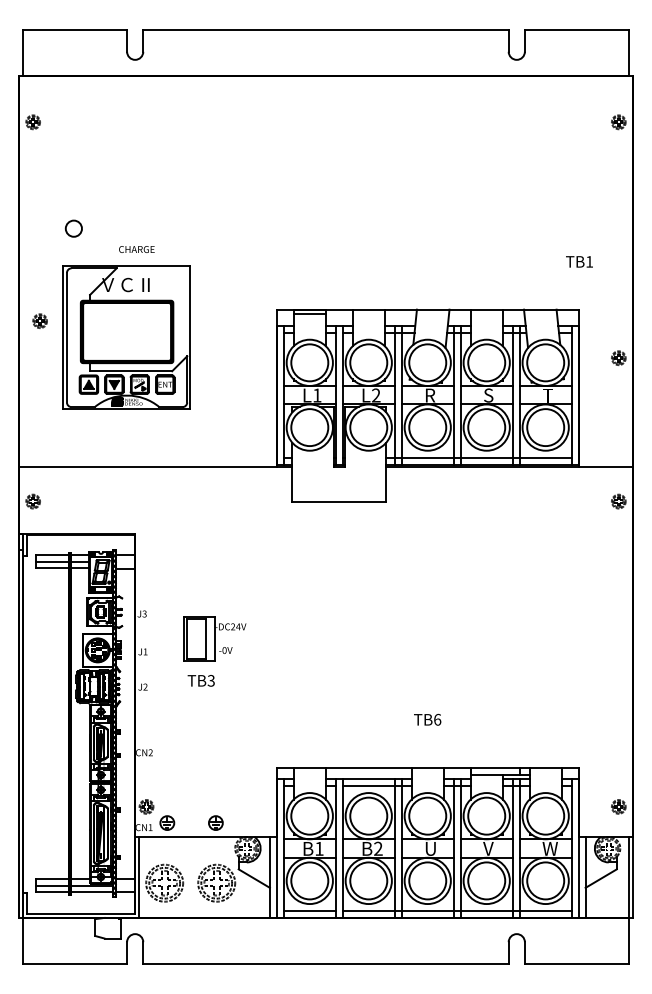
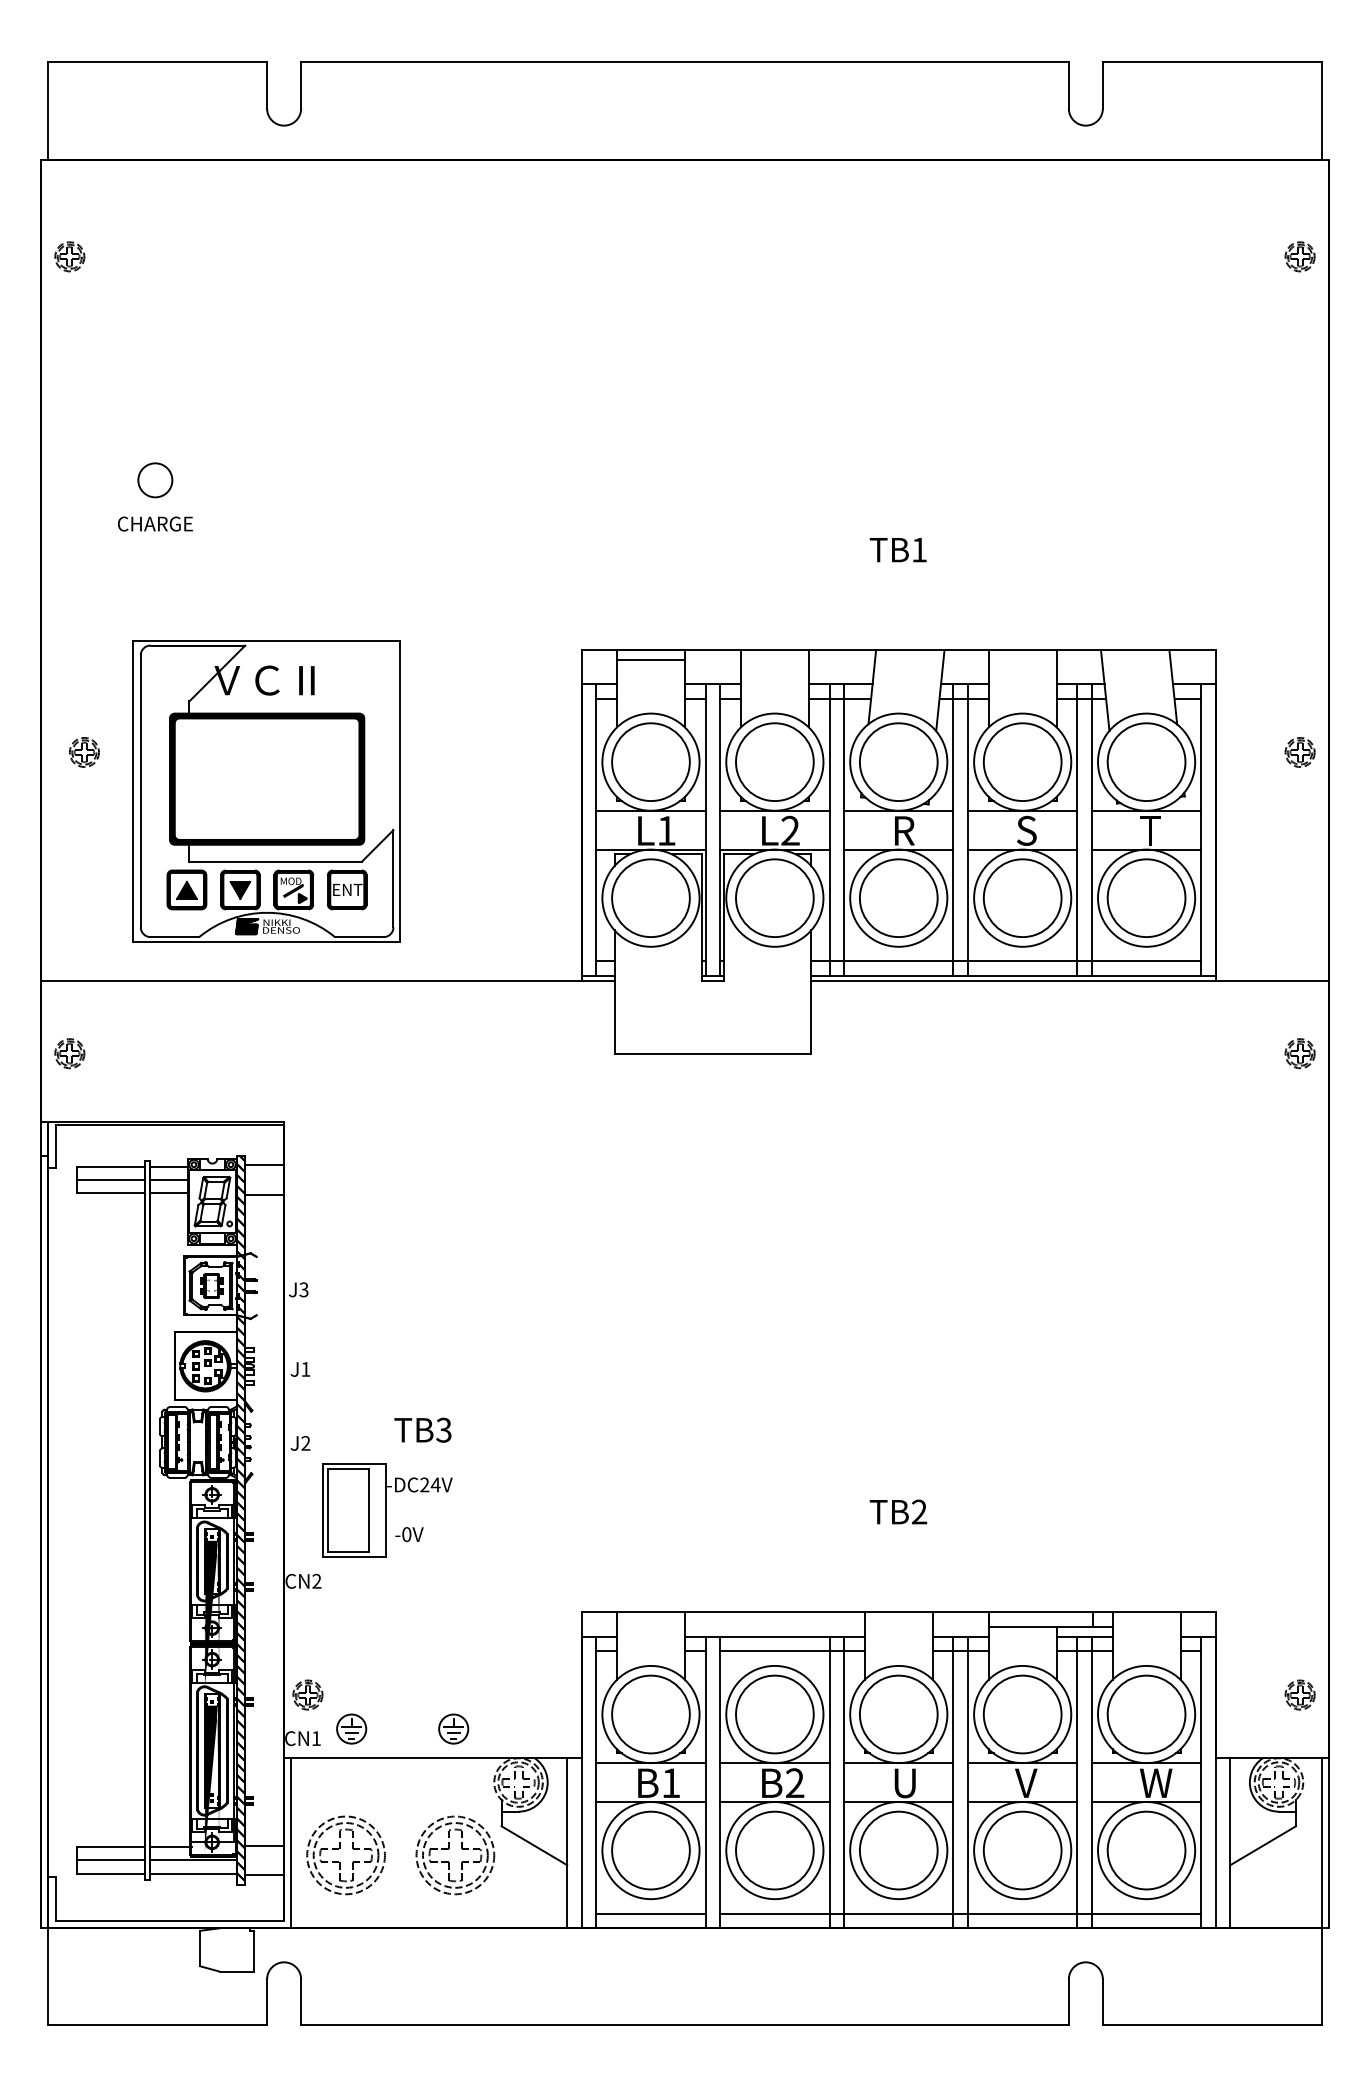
text: (136, 249) -> (154, 524), moved
text: (579, 261) -> (898, 549), moved
part: (39, 320) -> (83, 750), moved
part: (126, 337) -> (265, 790), moved
part: (214, 638) -> (385, 1509), moved
text: (437, 719) -> (919, 1511), TB6 -> TB2

